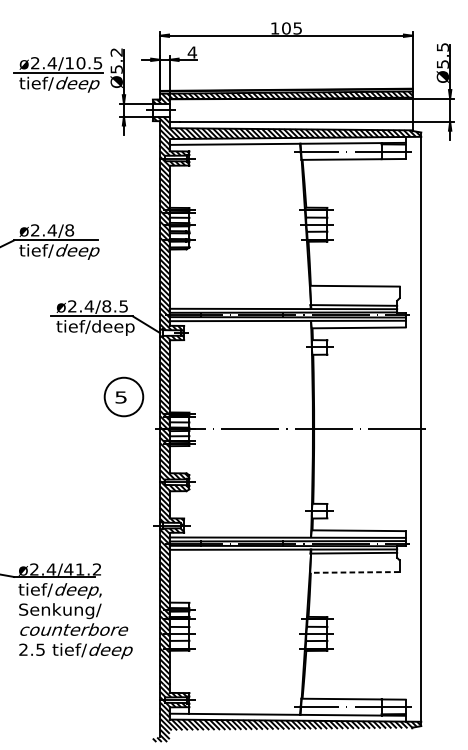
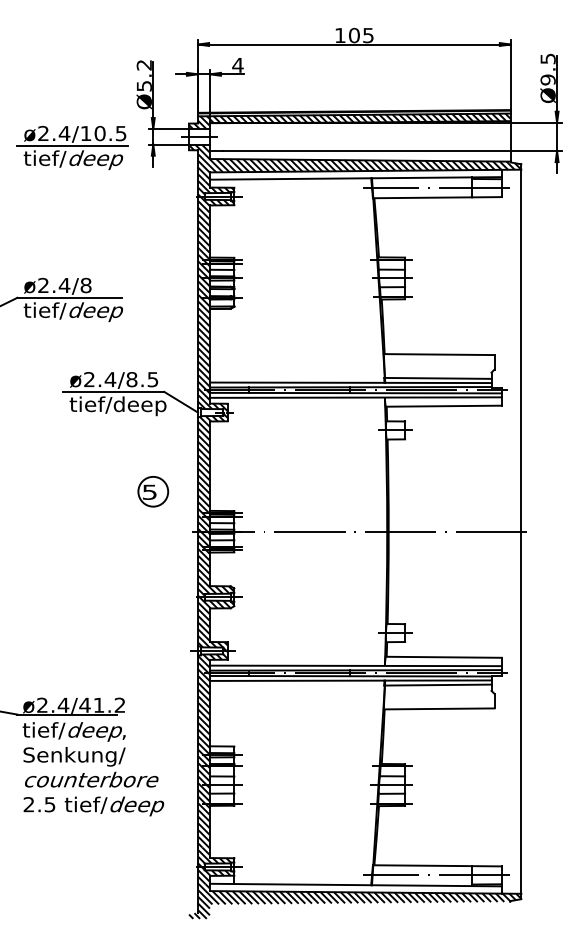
text: (442, 63) -> (547, 79), Ø5.5 -> Ø9.5
part: (58, 74) -> (72, 147), moved
circle: (124, 396) -> (153, 491), size x0.62
line: (354, 572) -> (438, 708), dashed -> solid

